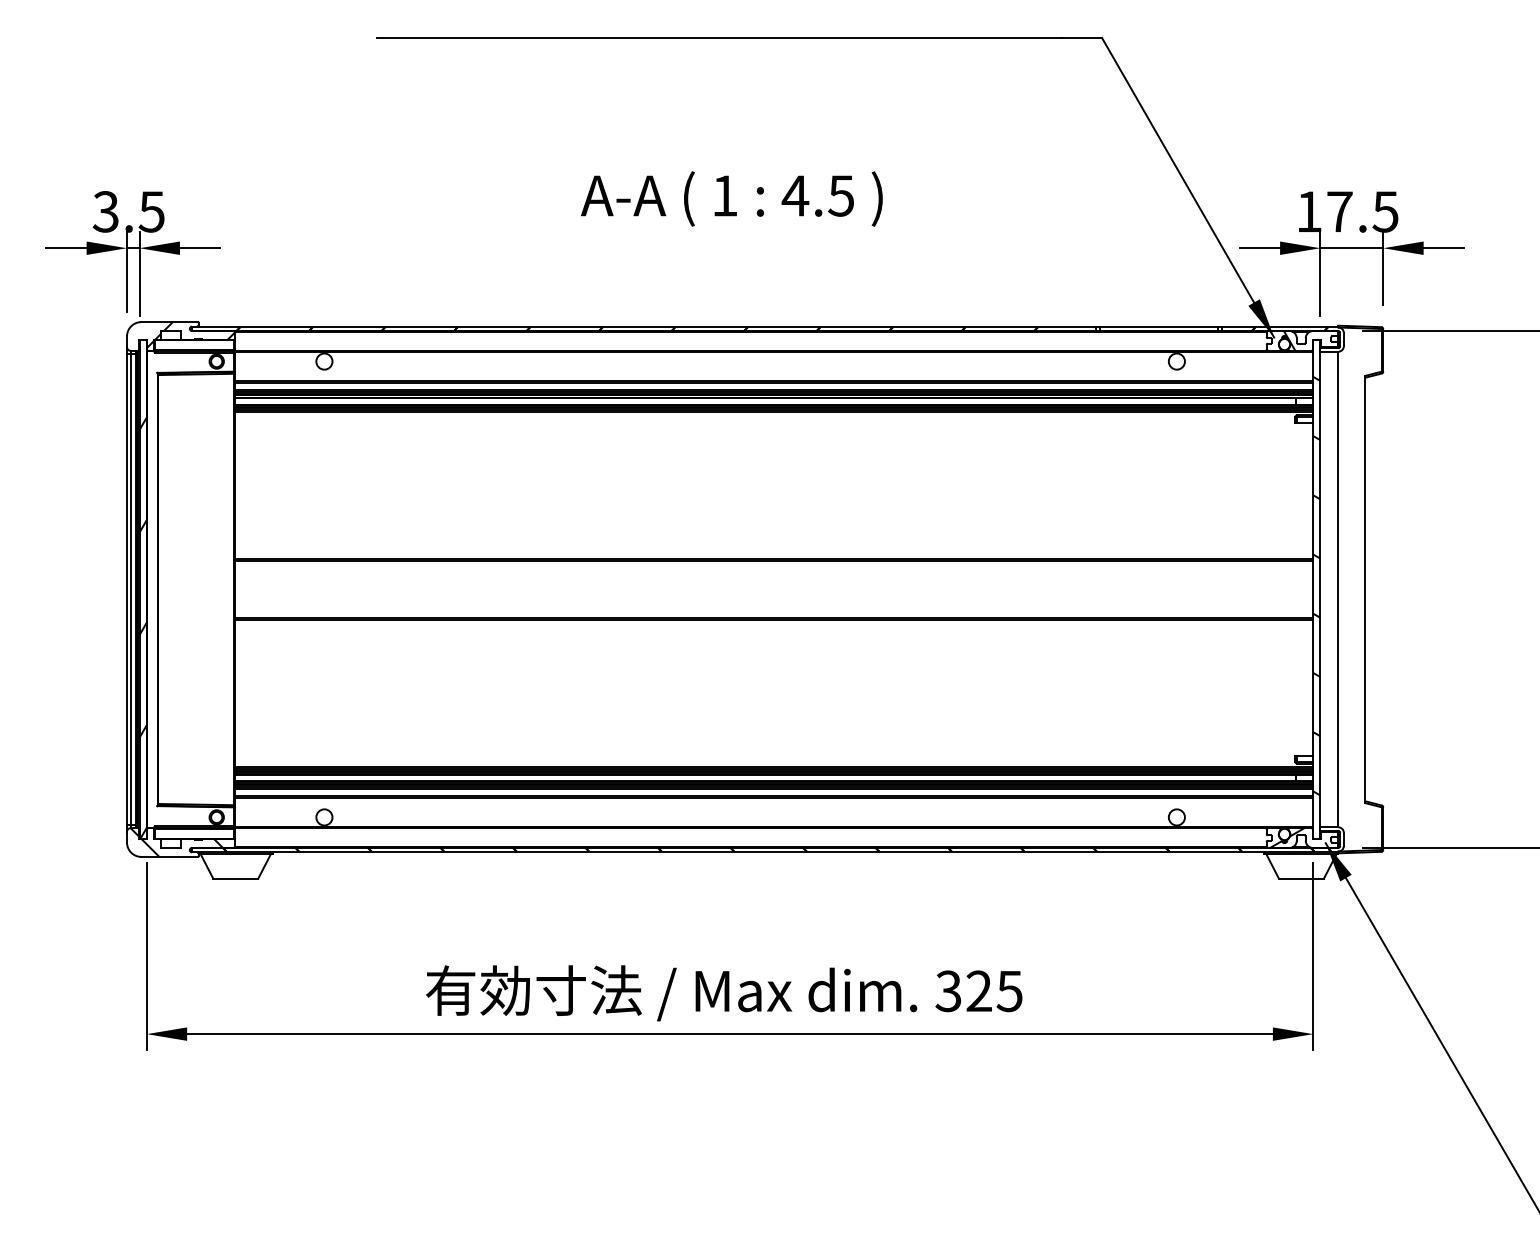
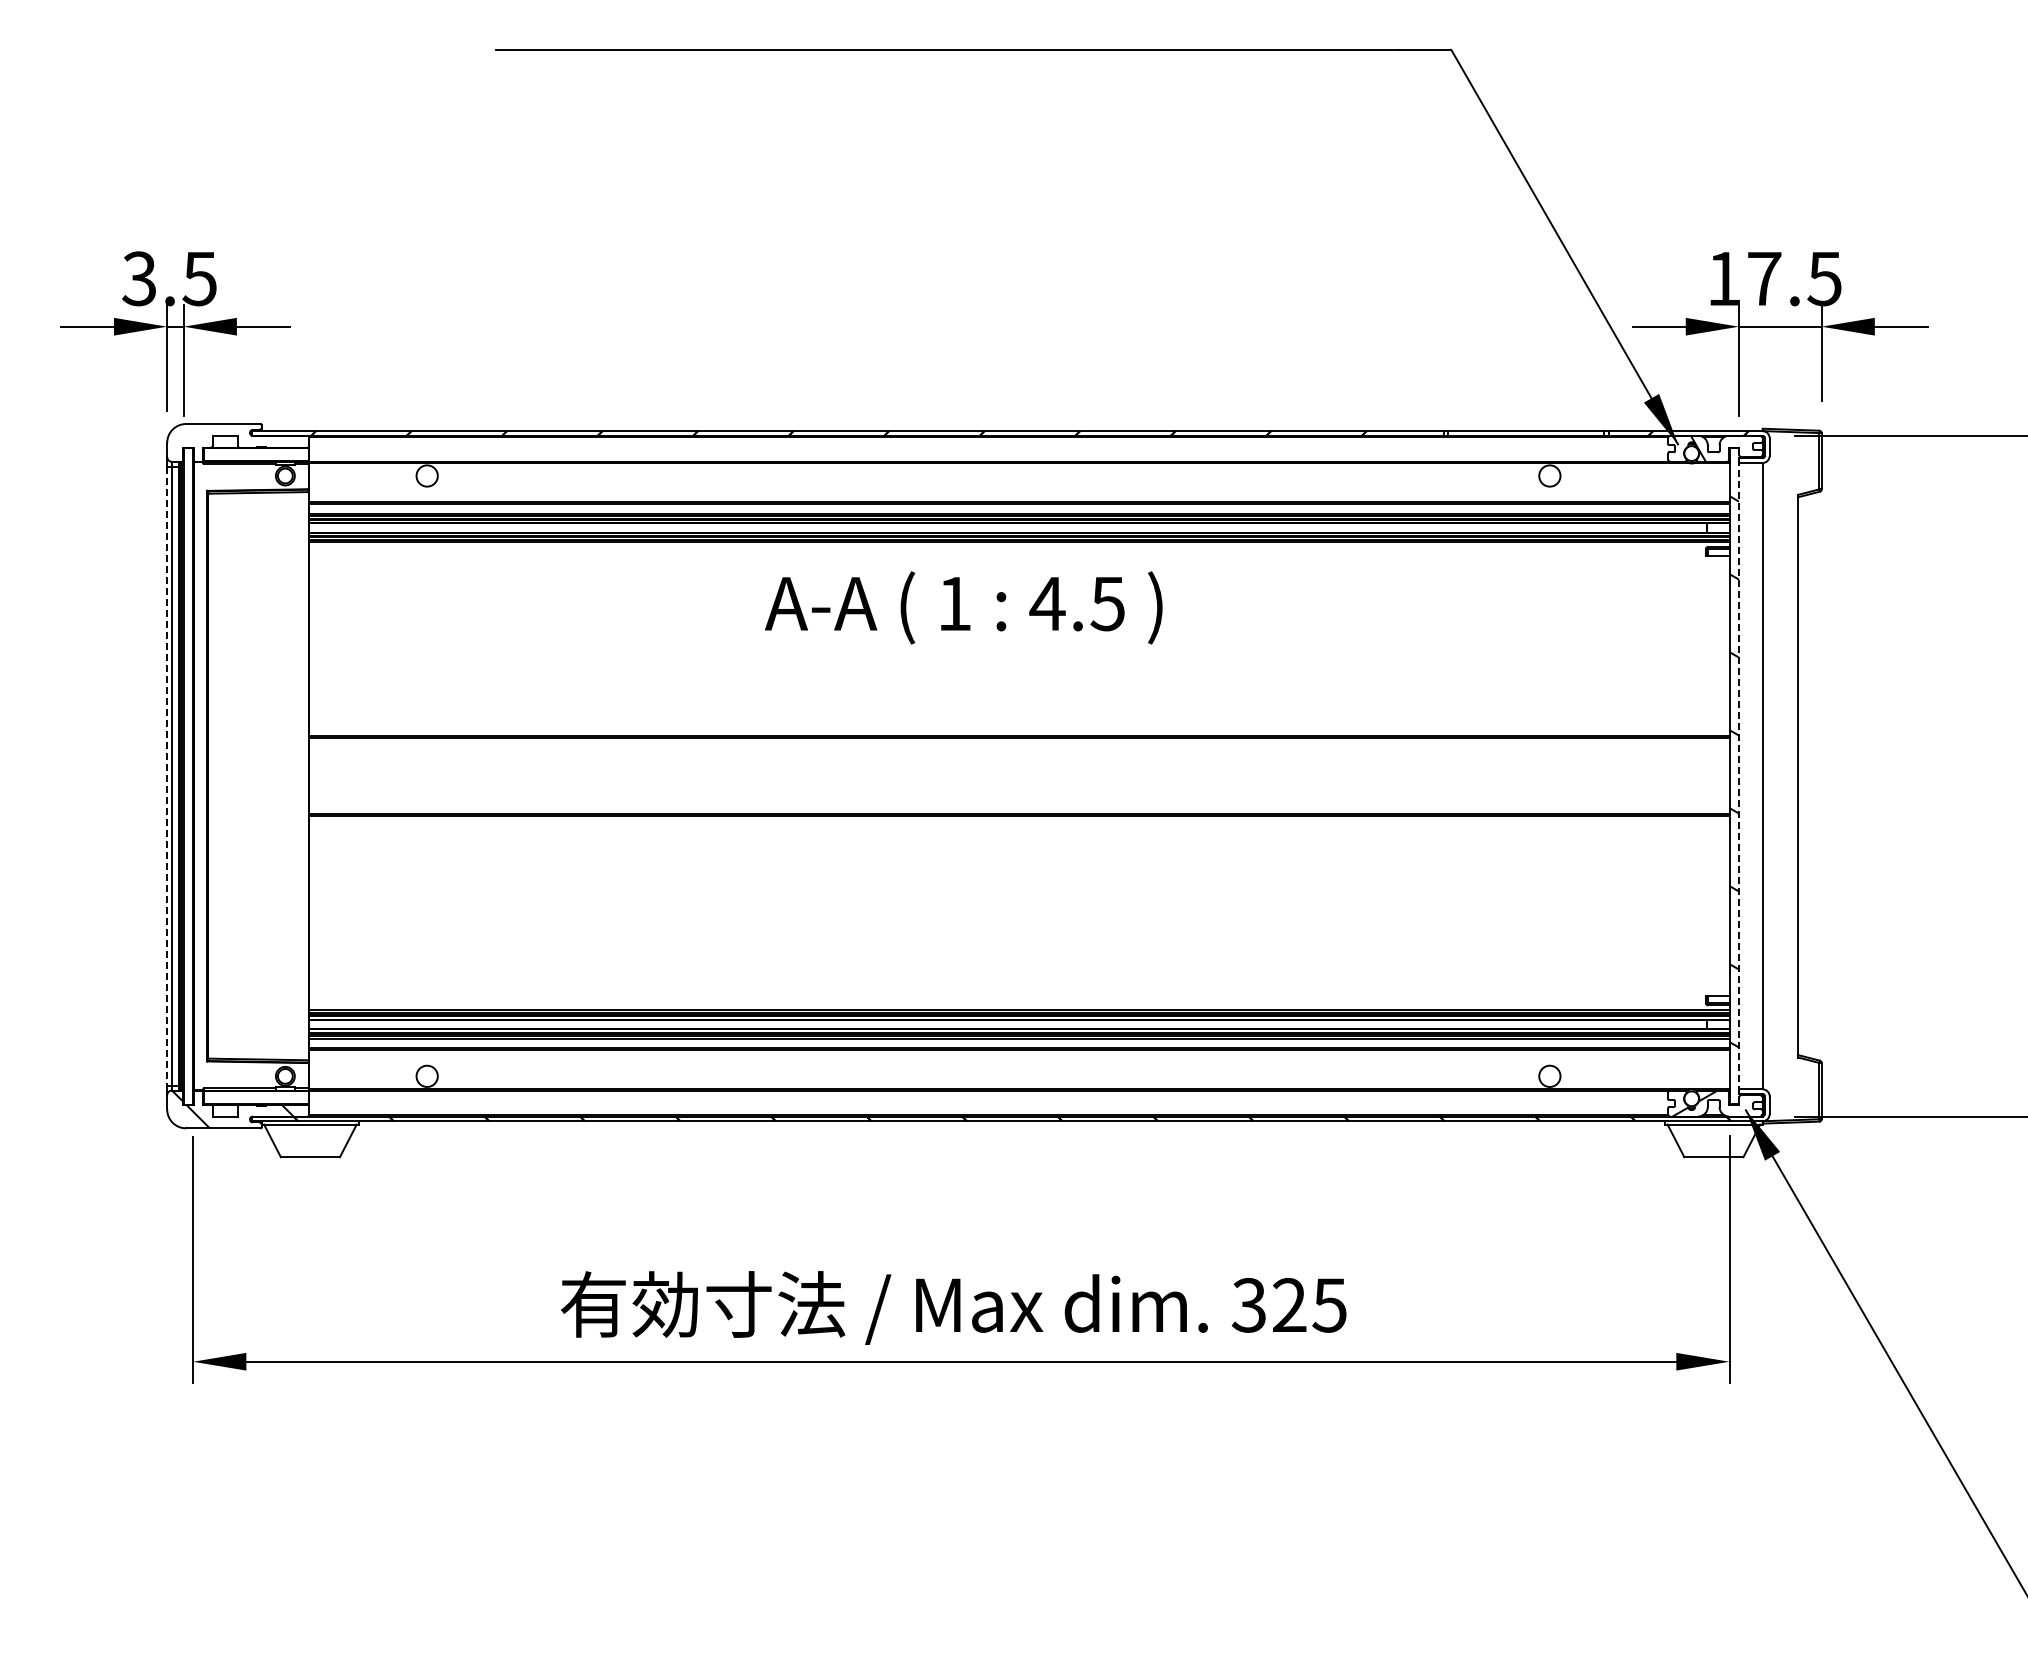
text: (731, 198) -> (963, 607), moved
hatch: (191, 334) -> (251, 440), removed
line: (1320, 588) -> (1738, 775), solid -> dashed
line: (127, 589) -> (167, 776), solid -> dashed
hatch: (143, 627) -> (188, 826), removed

